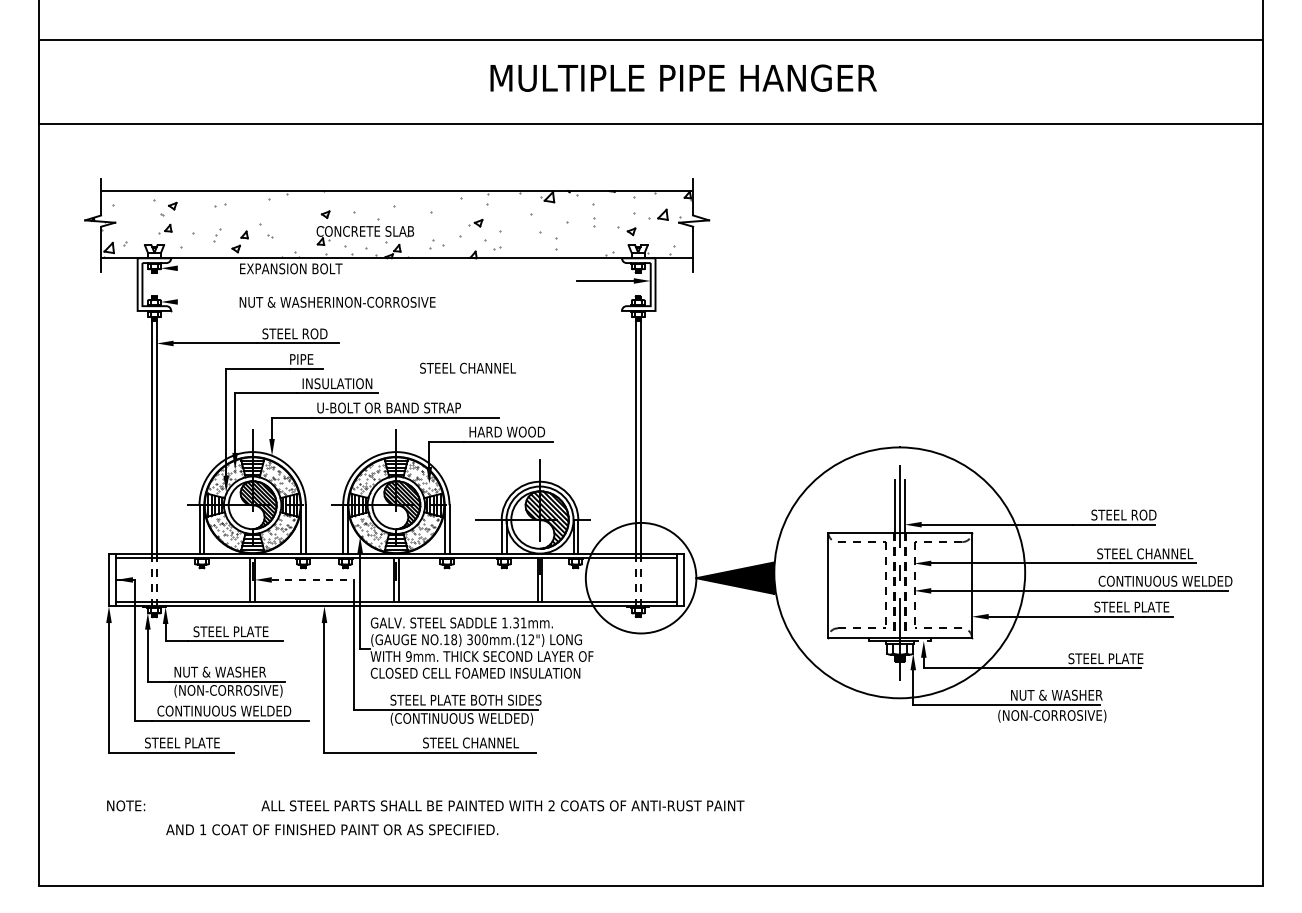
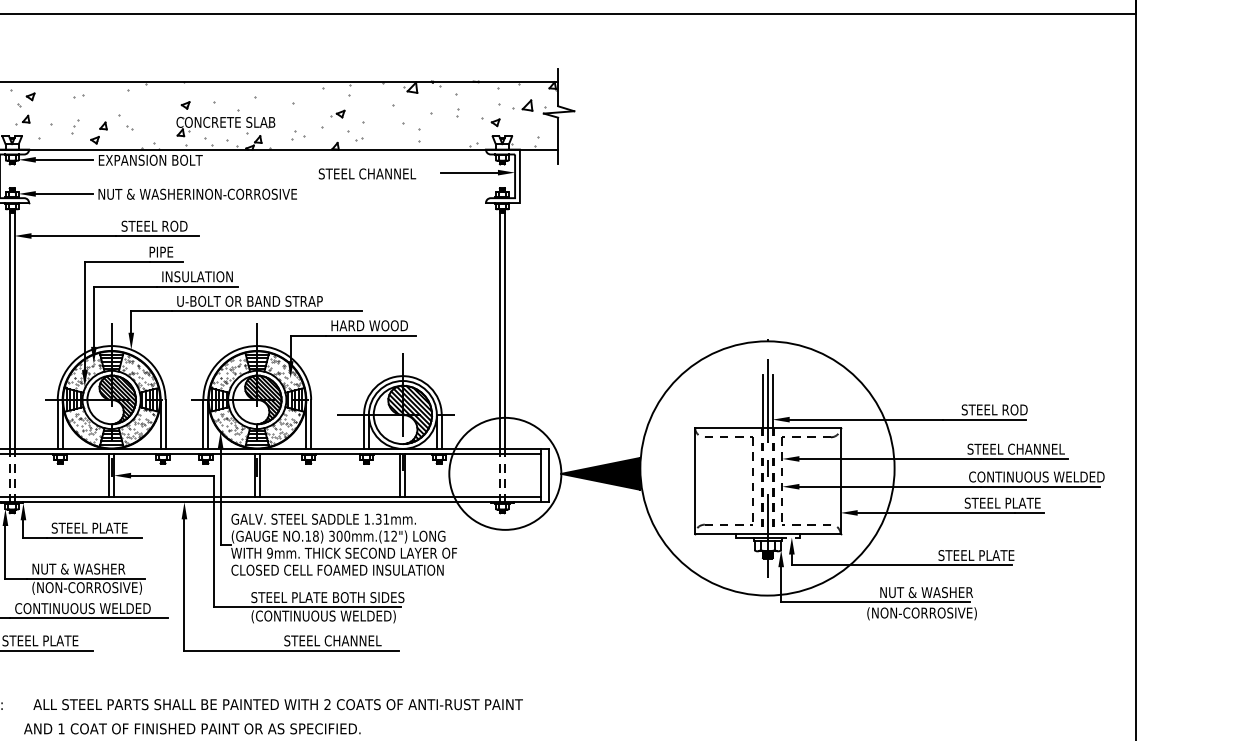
line: (205, 268) -> (63, 159), added
line: (205, 301) -> (63, 193), added
text: (467, 367) -> (366, 173), moved
line: (312, 579) -> (172, 475), dashed -> solid
text: (502, 805) -> (277, 704), moved

